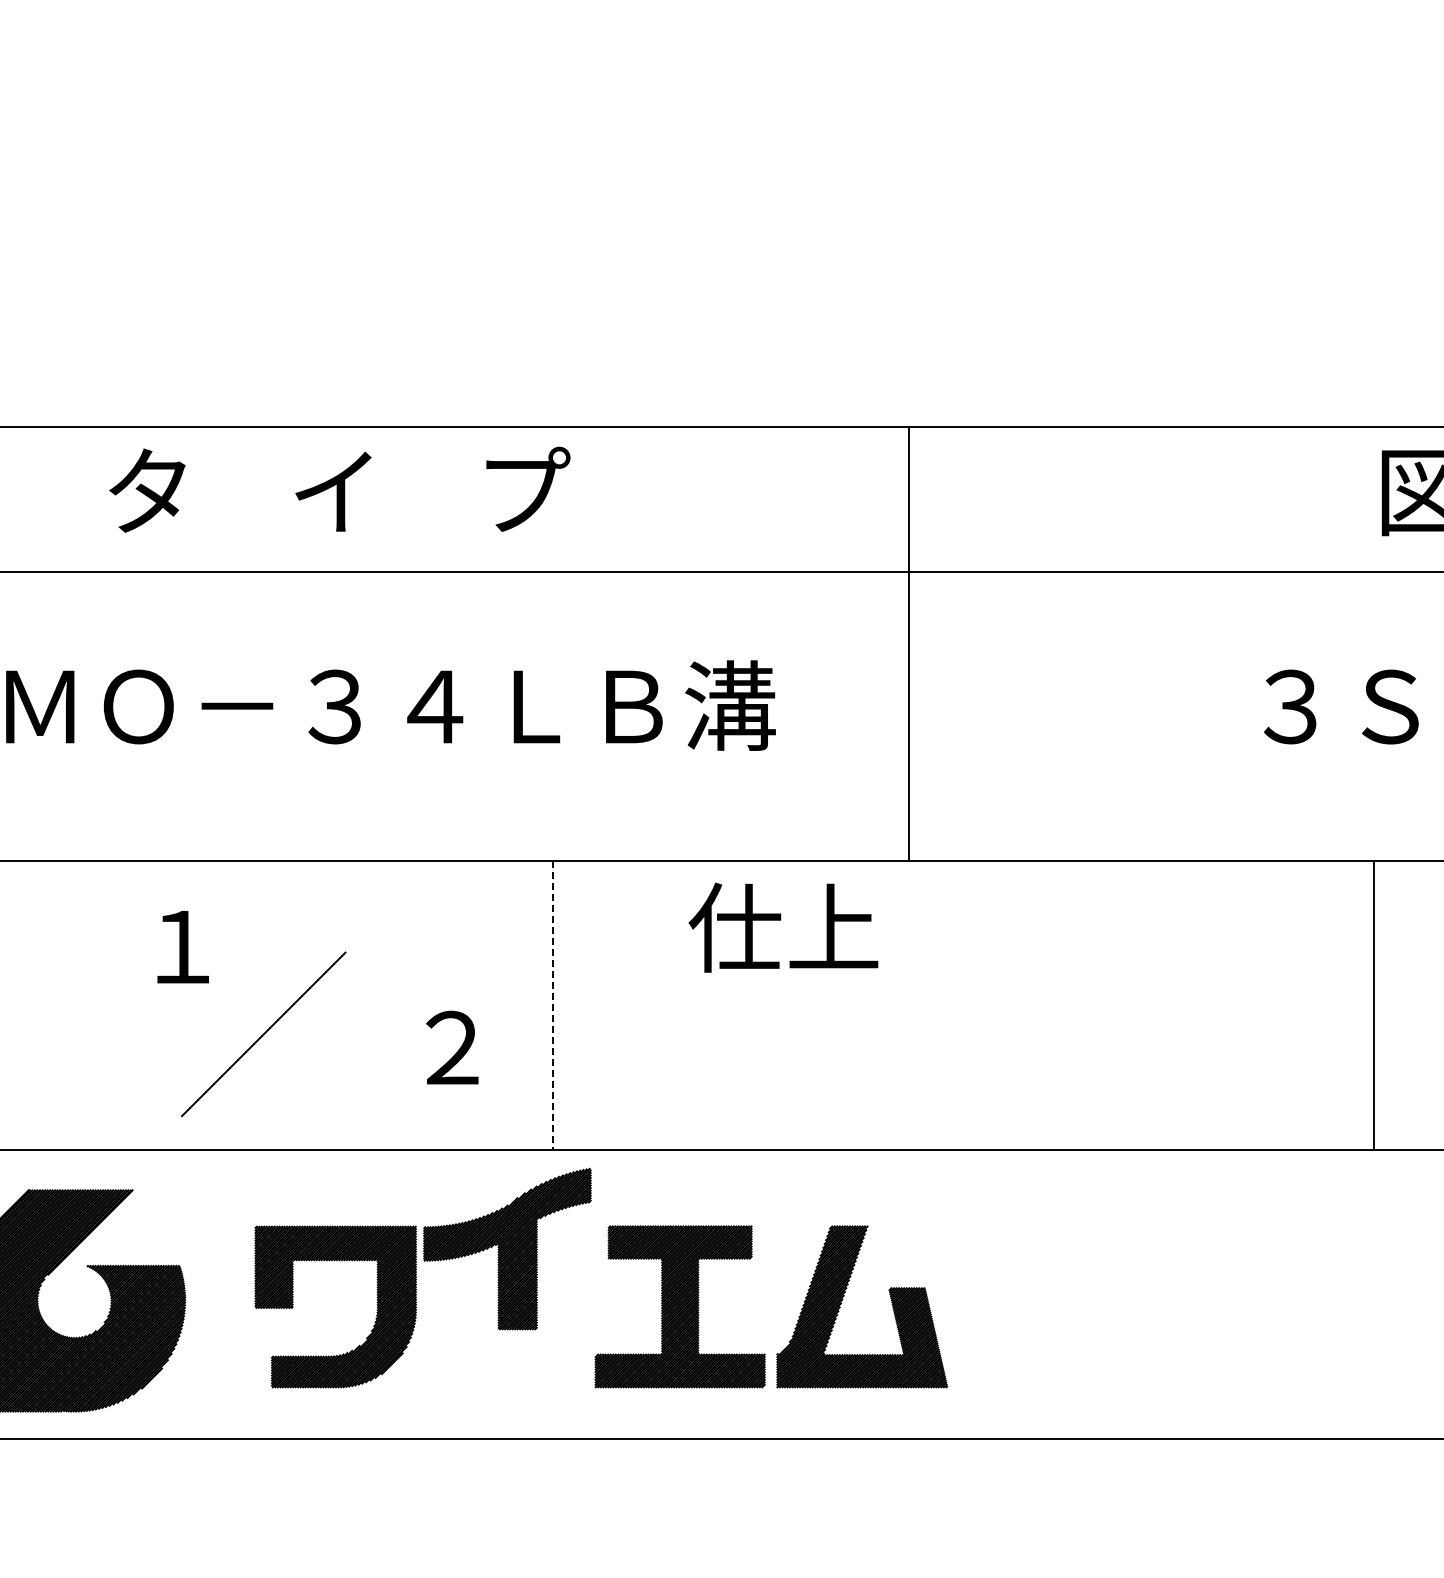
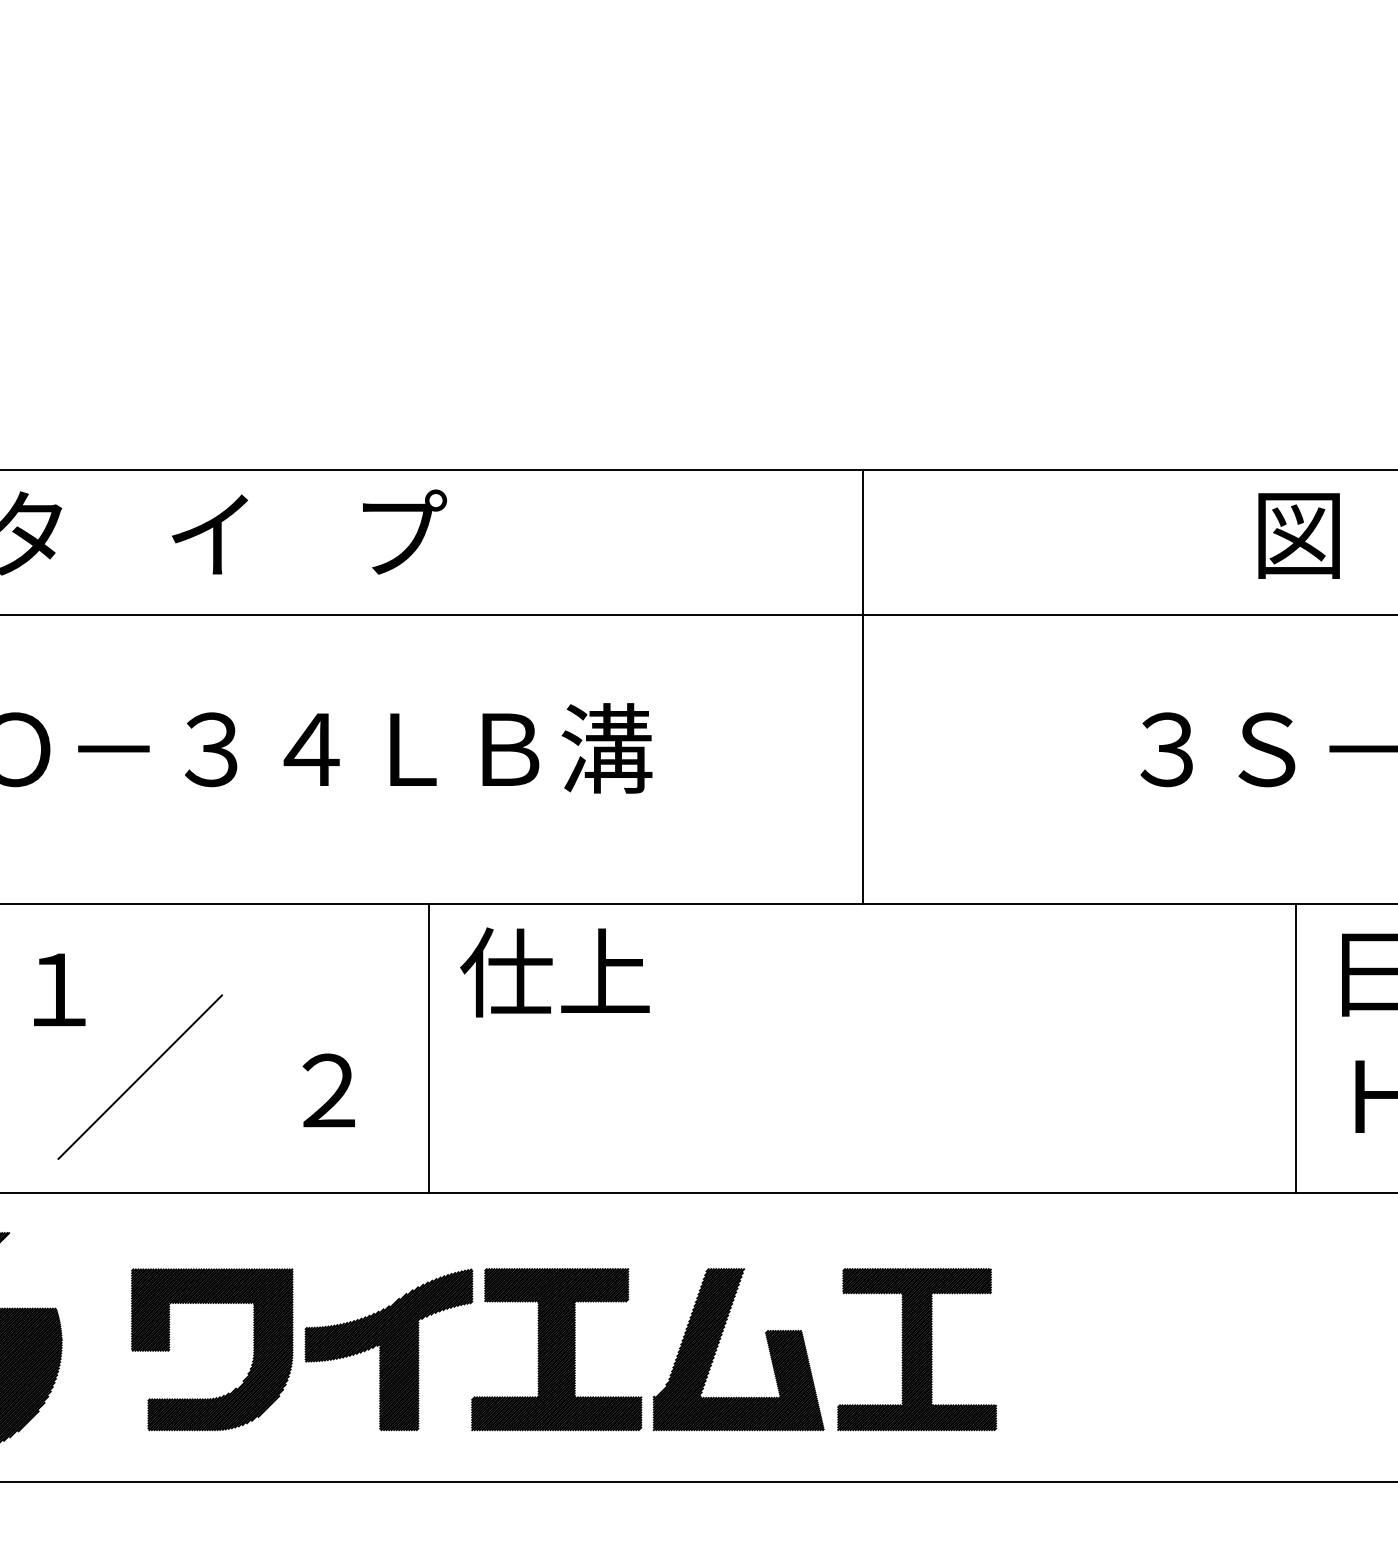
line: (909, 643) -> (863, 686), moved
text: (783, 927) -> (555, 972), moved
line: (552, 1005) -> (429, 1048), dashed -> solid
line: (1373, 1005) -> (1296, 1048), moved
part: (507, 1248) -> (389, 1349), moved
part: (1040, 1306) -> (917, 1349), added

